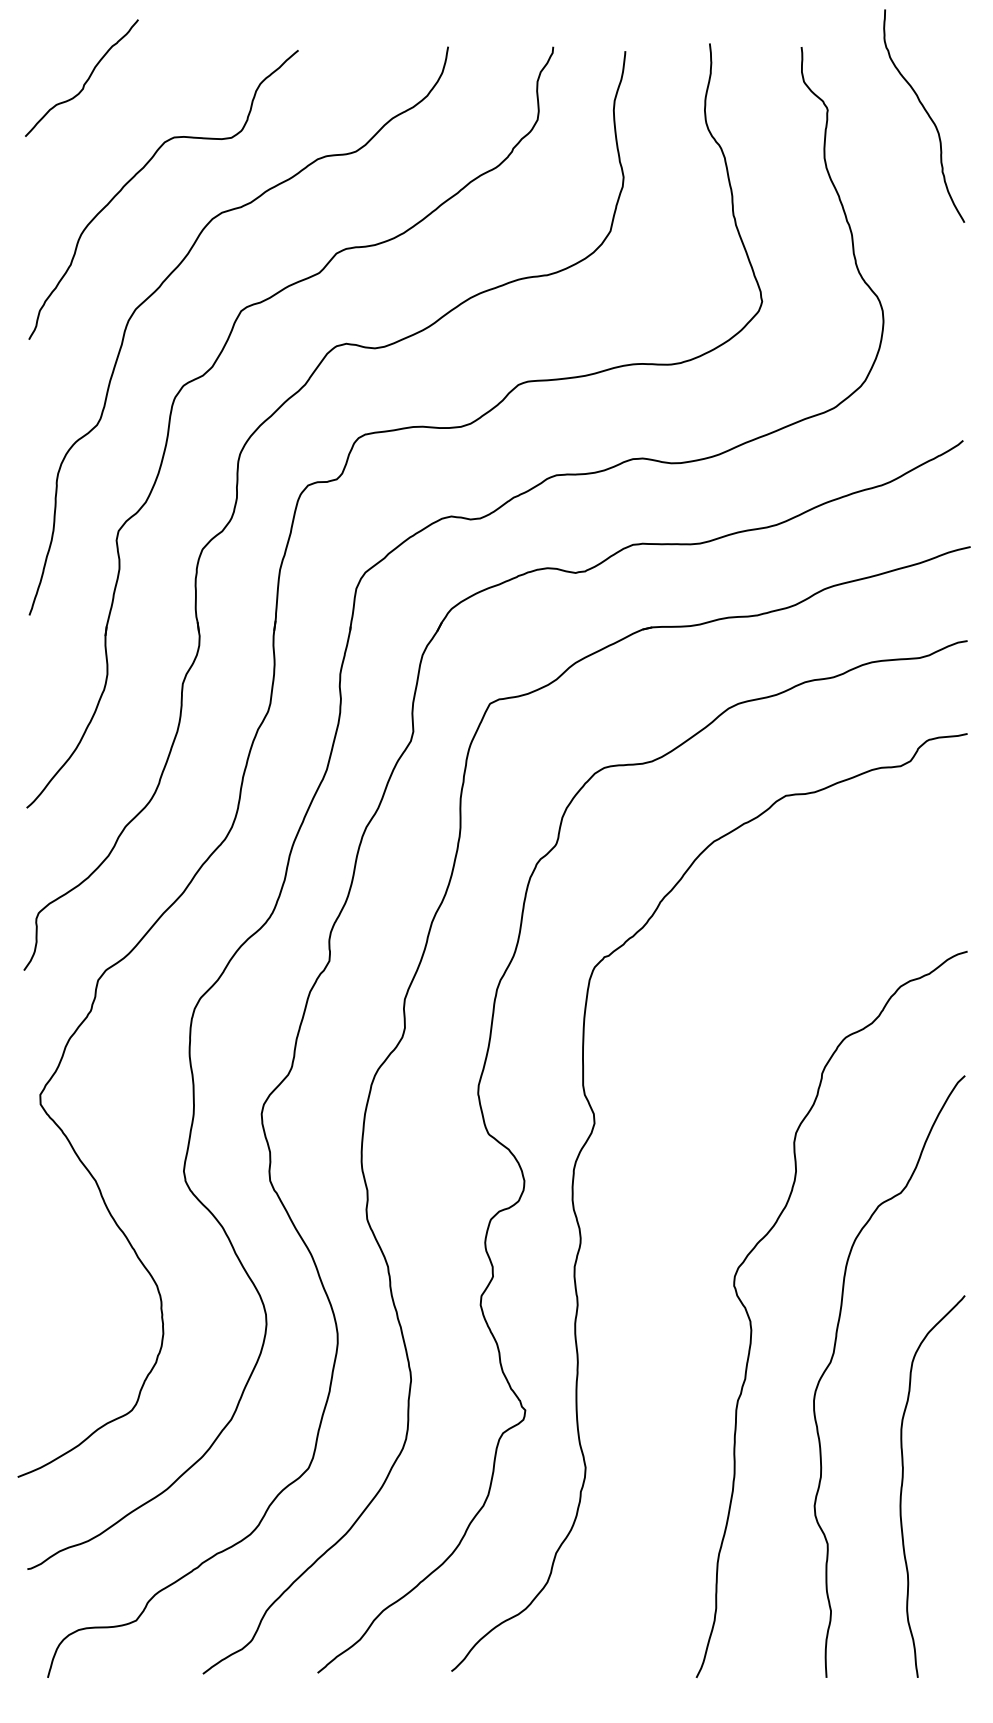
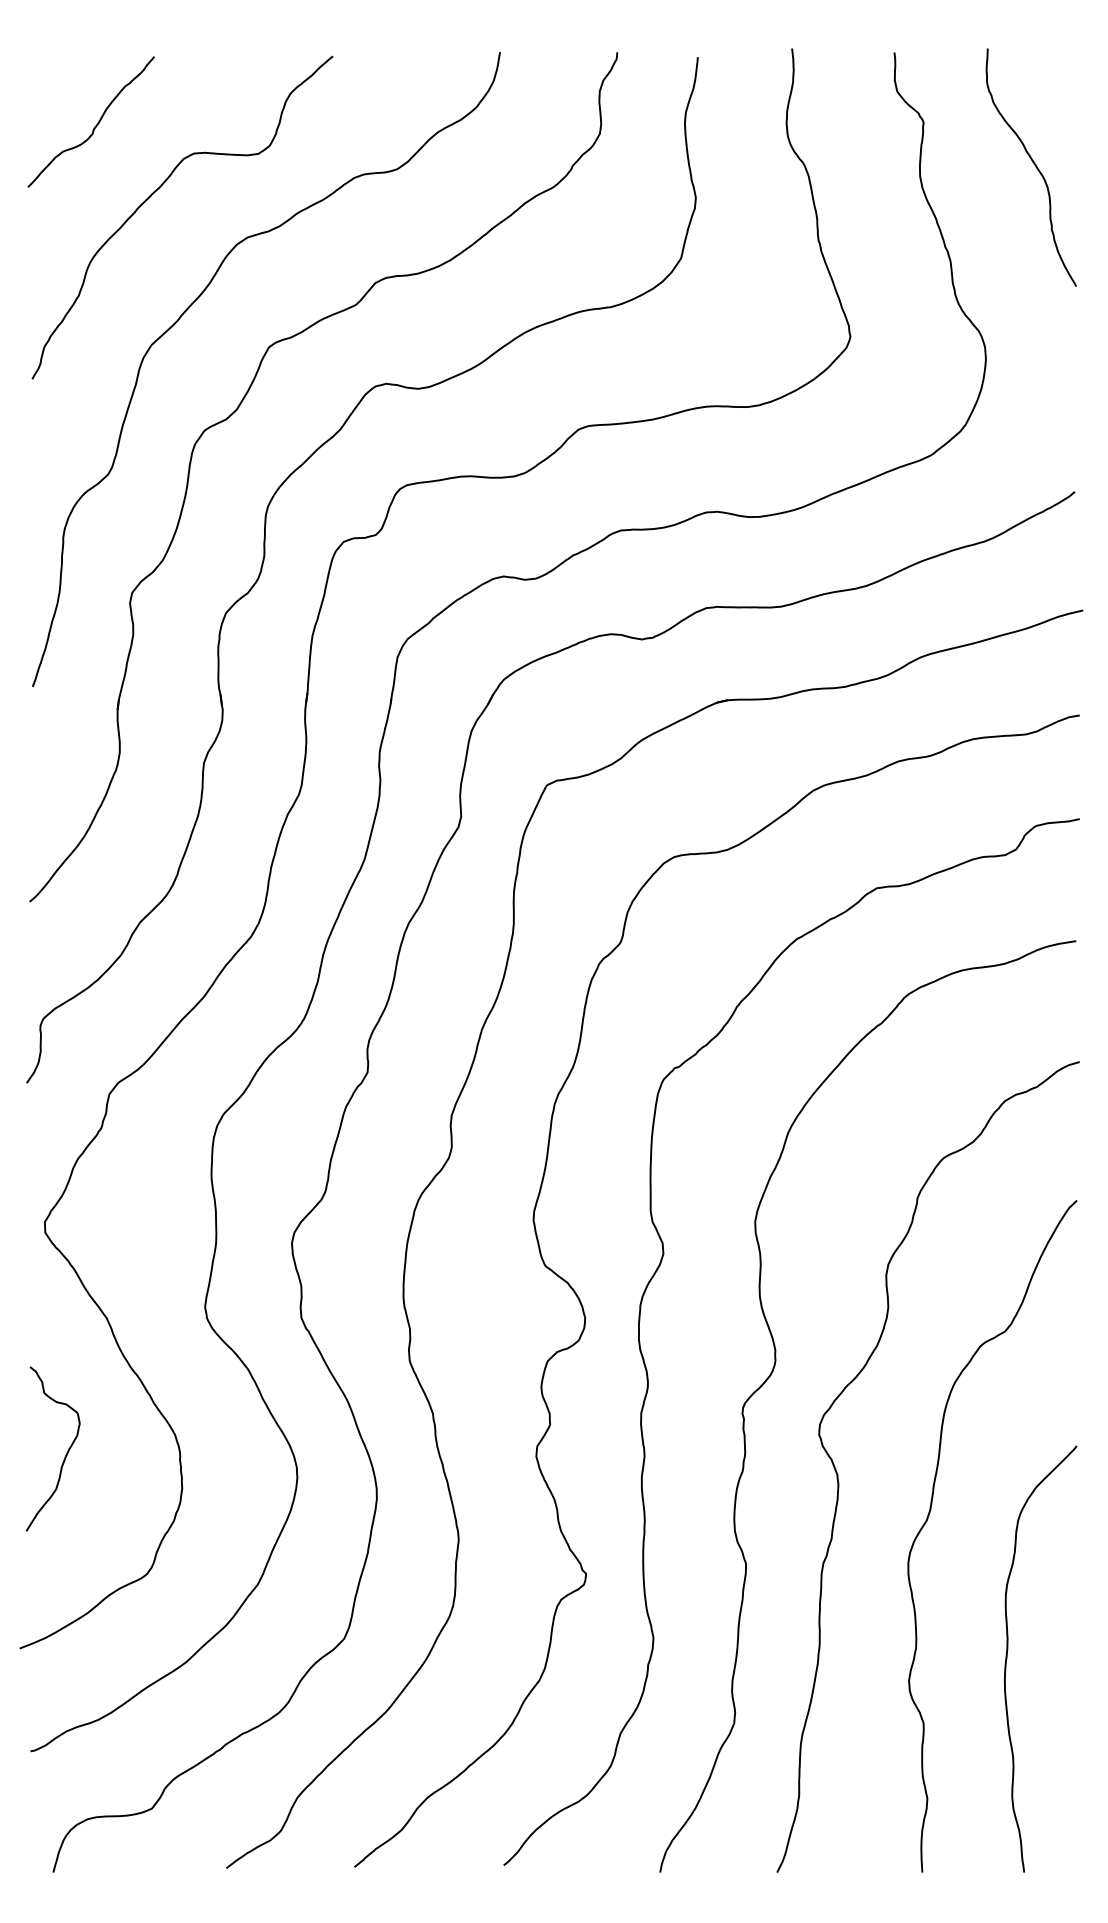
curve: (85, 81) -> (95, 125), moved
curve: (926, 113) -> (1033, 164), moved
curve: (693, 1228) -> (773, 1371), added
curve: (58, 1303) -> (65, 1454), added

